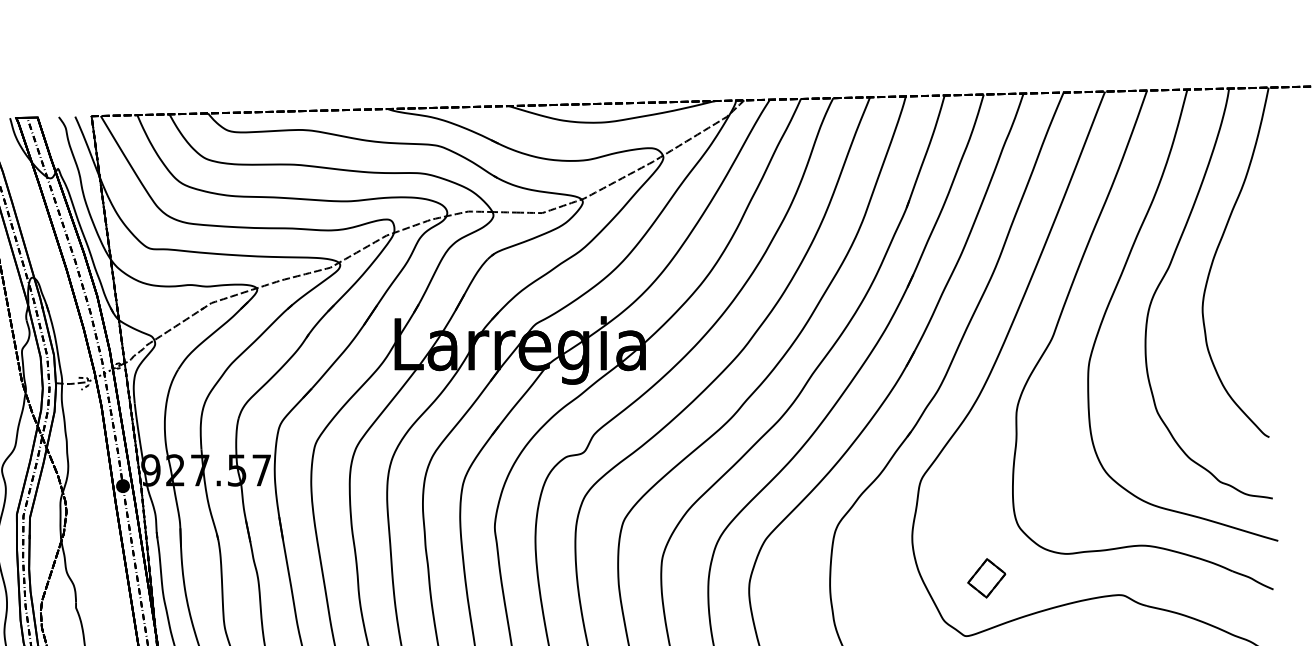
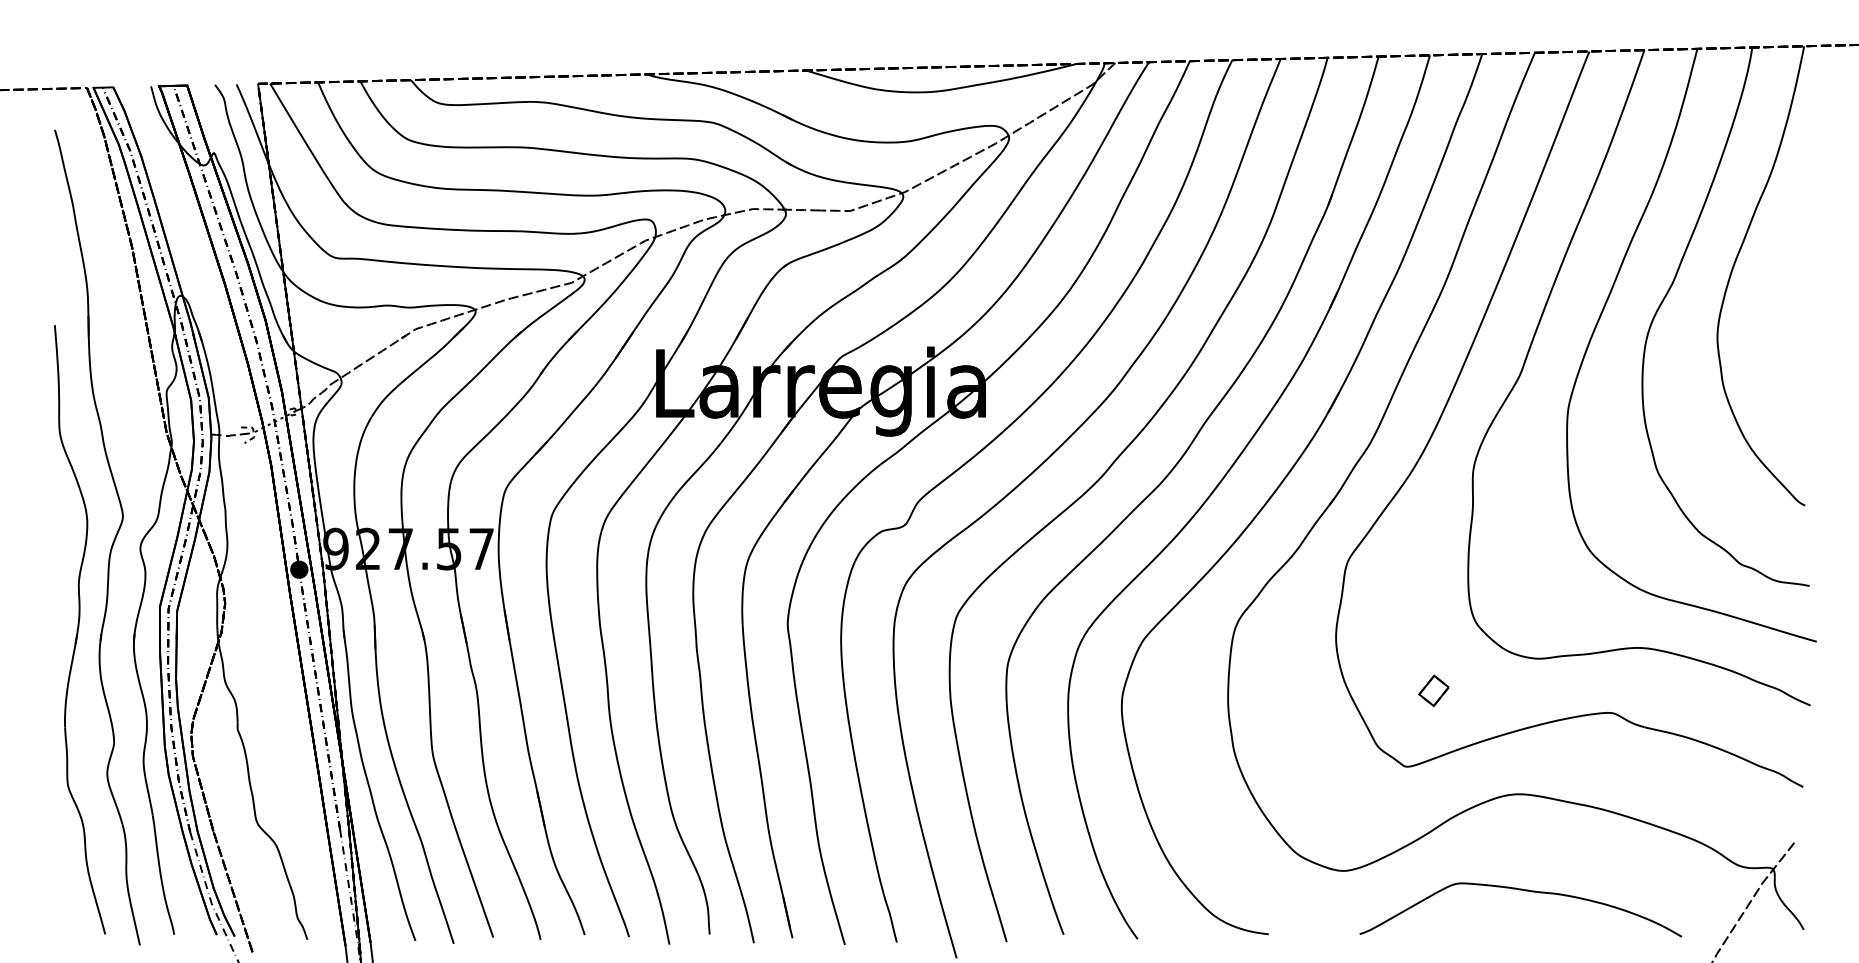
part: (986, 578) -> (1433, 690), size x0.6

